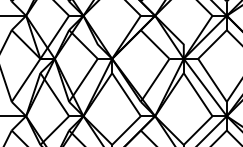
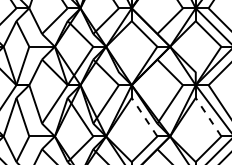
line: (126, 93) -> (144, 116), solid -> dashed
line: (198, 93) -> (208, 116), solid -> dashed

